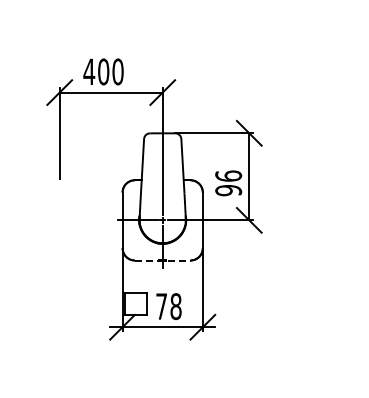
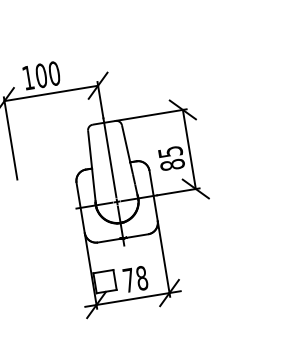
text: (89, 71) -> (28, 77), 400 -> 100
text: (228, 183) -> (171, 158), 96 -> 85
line: (162, 260) -> (122, 238), dashed -> solid

